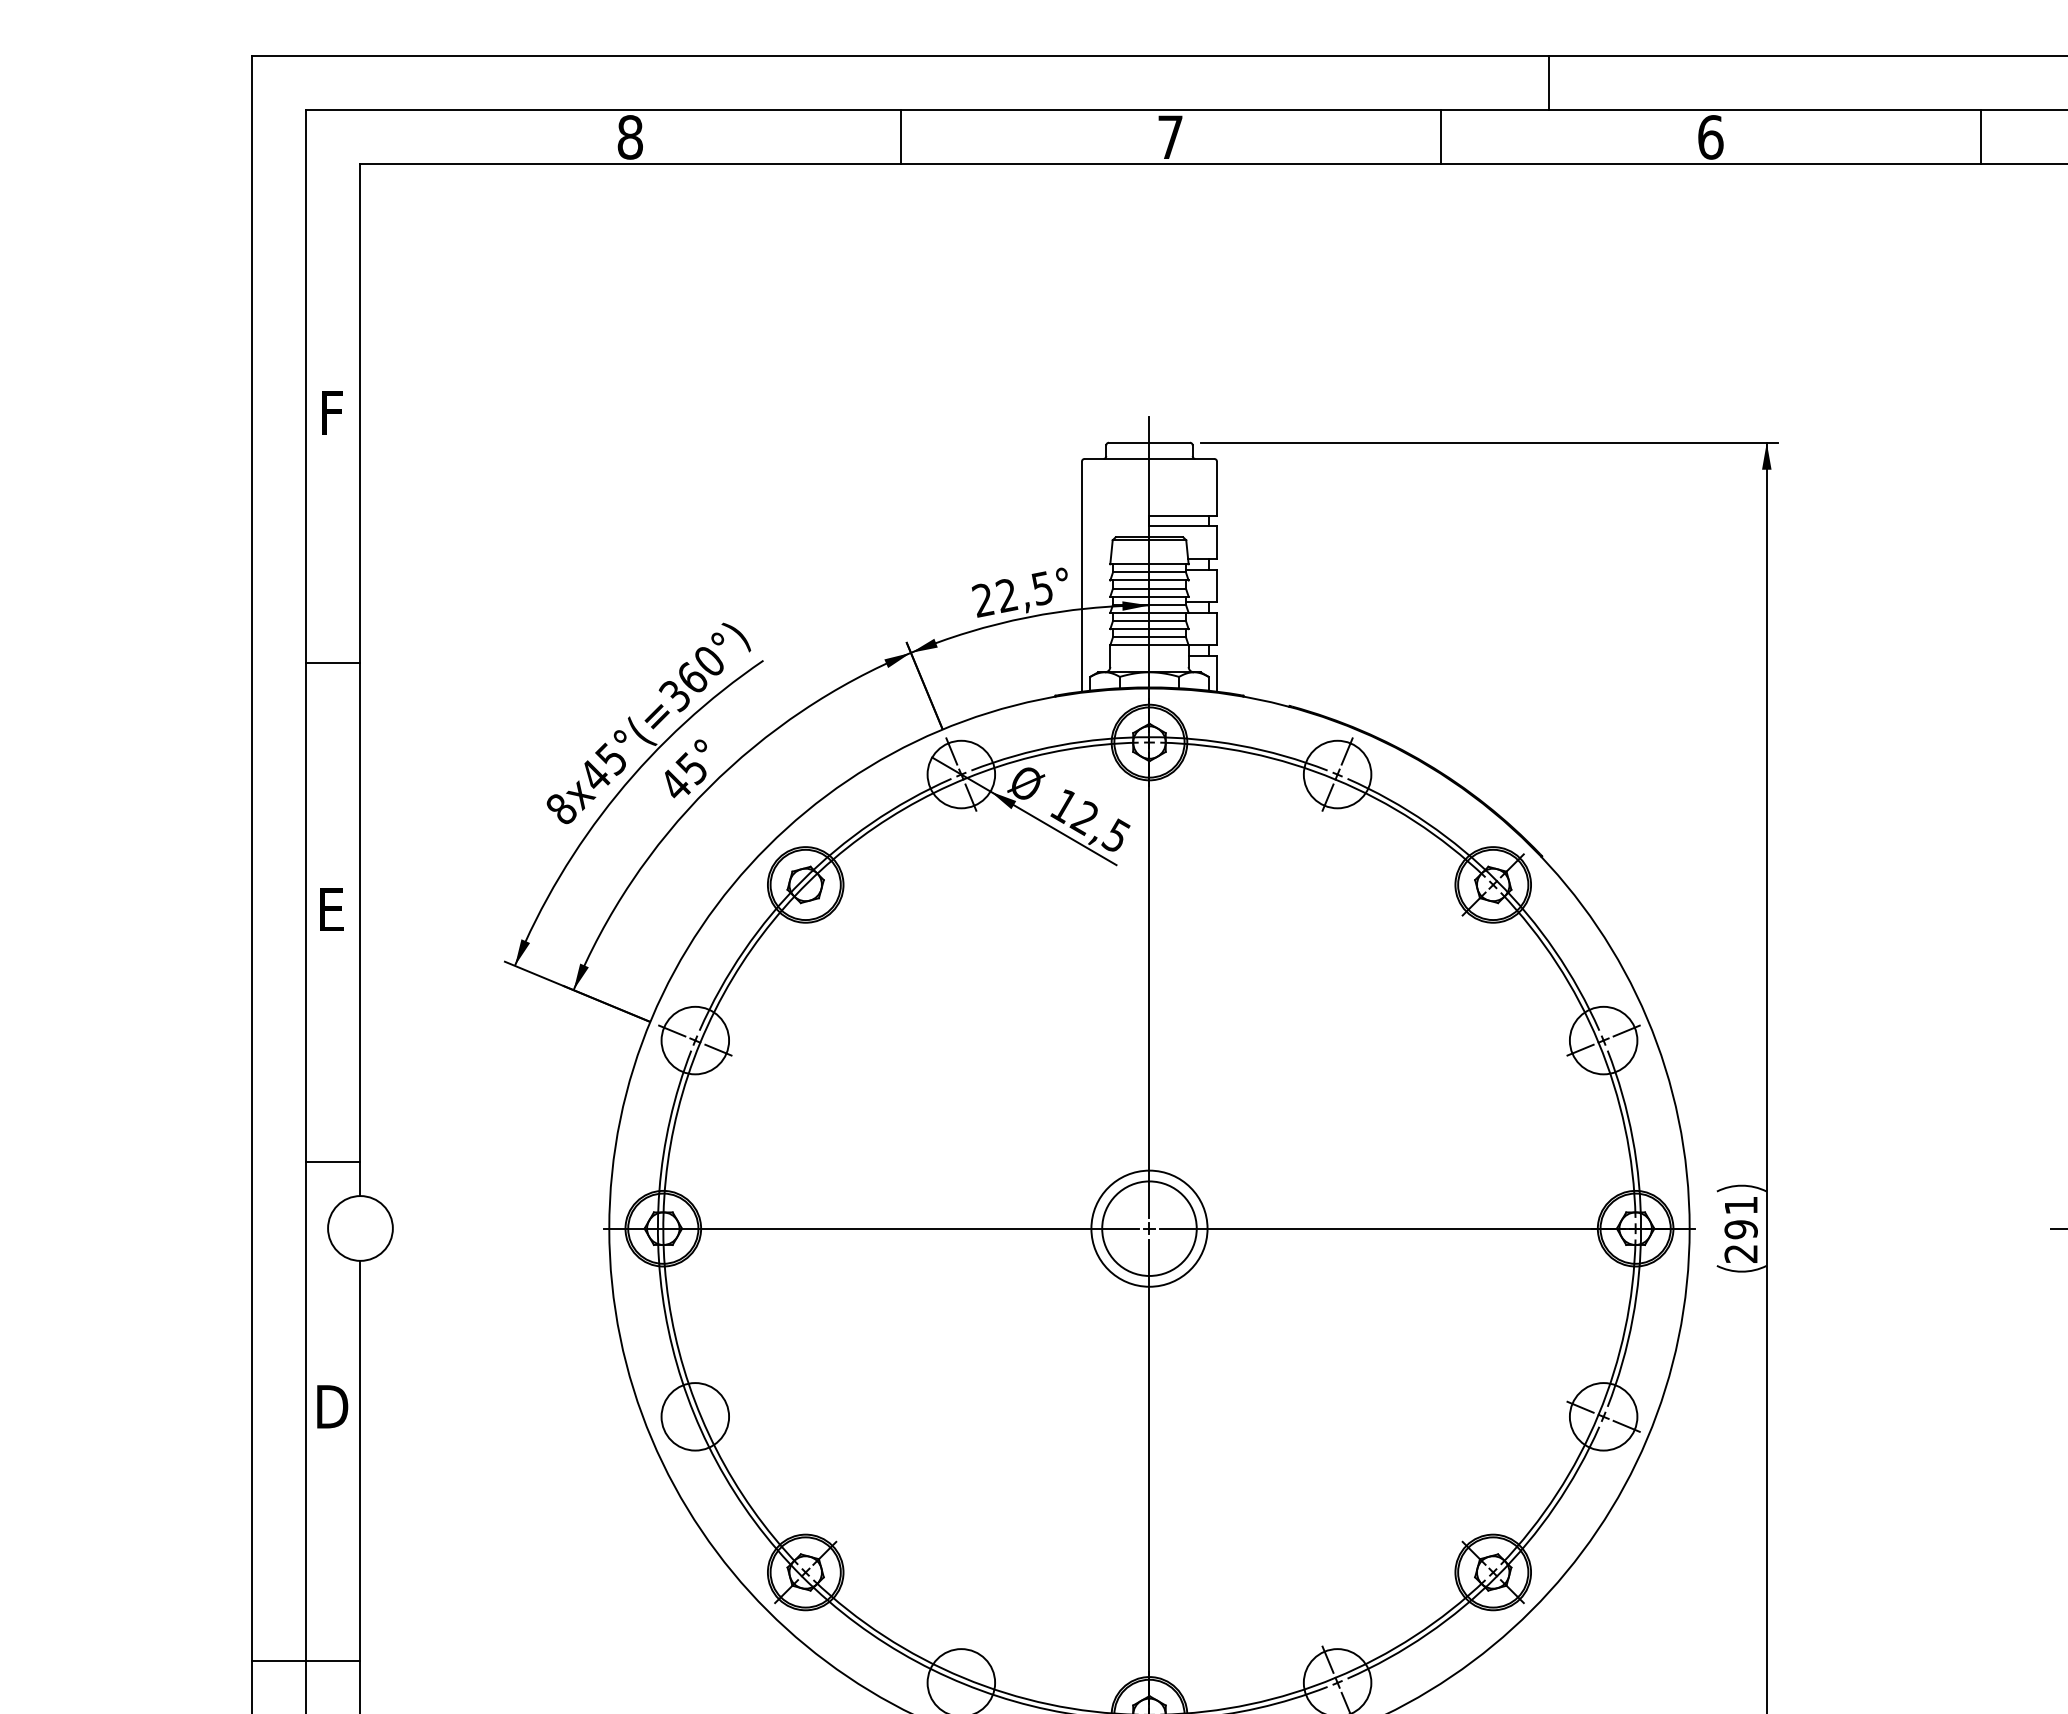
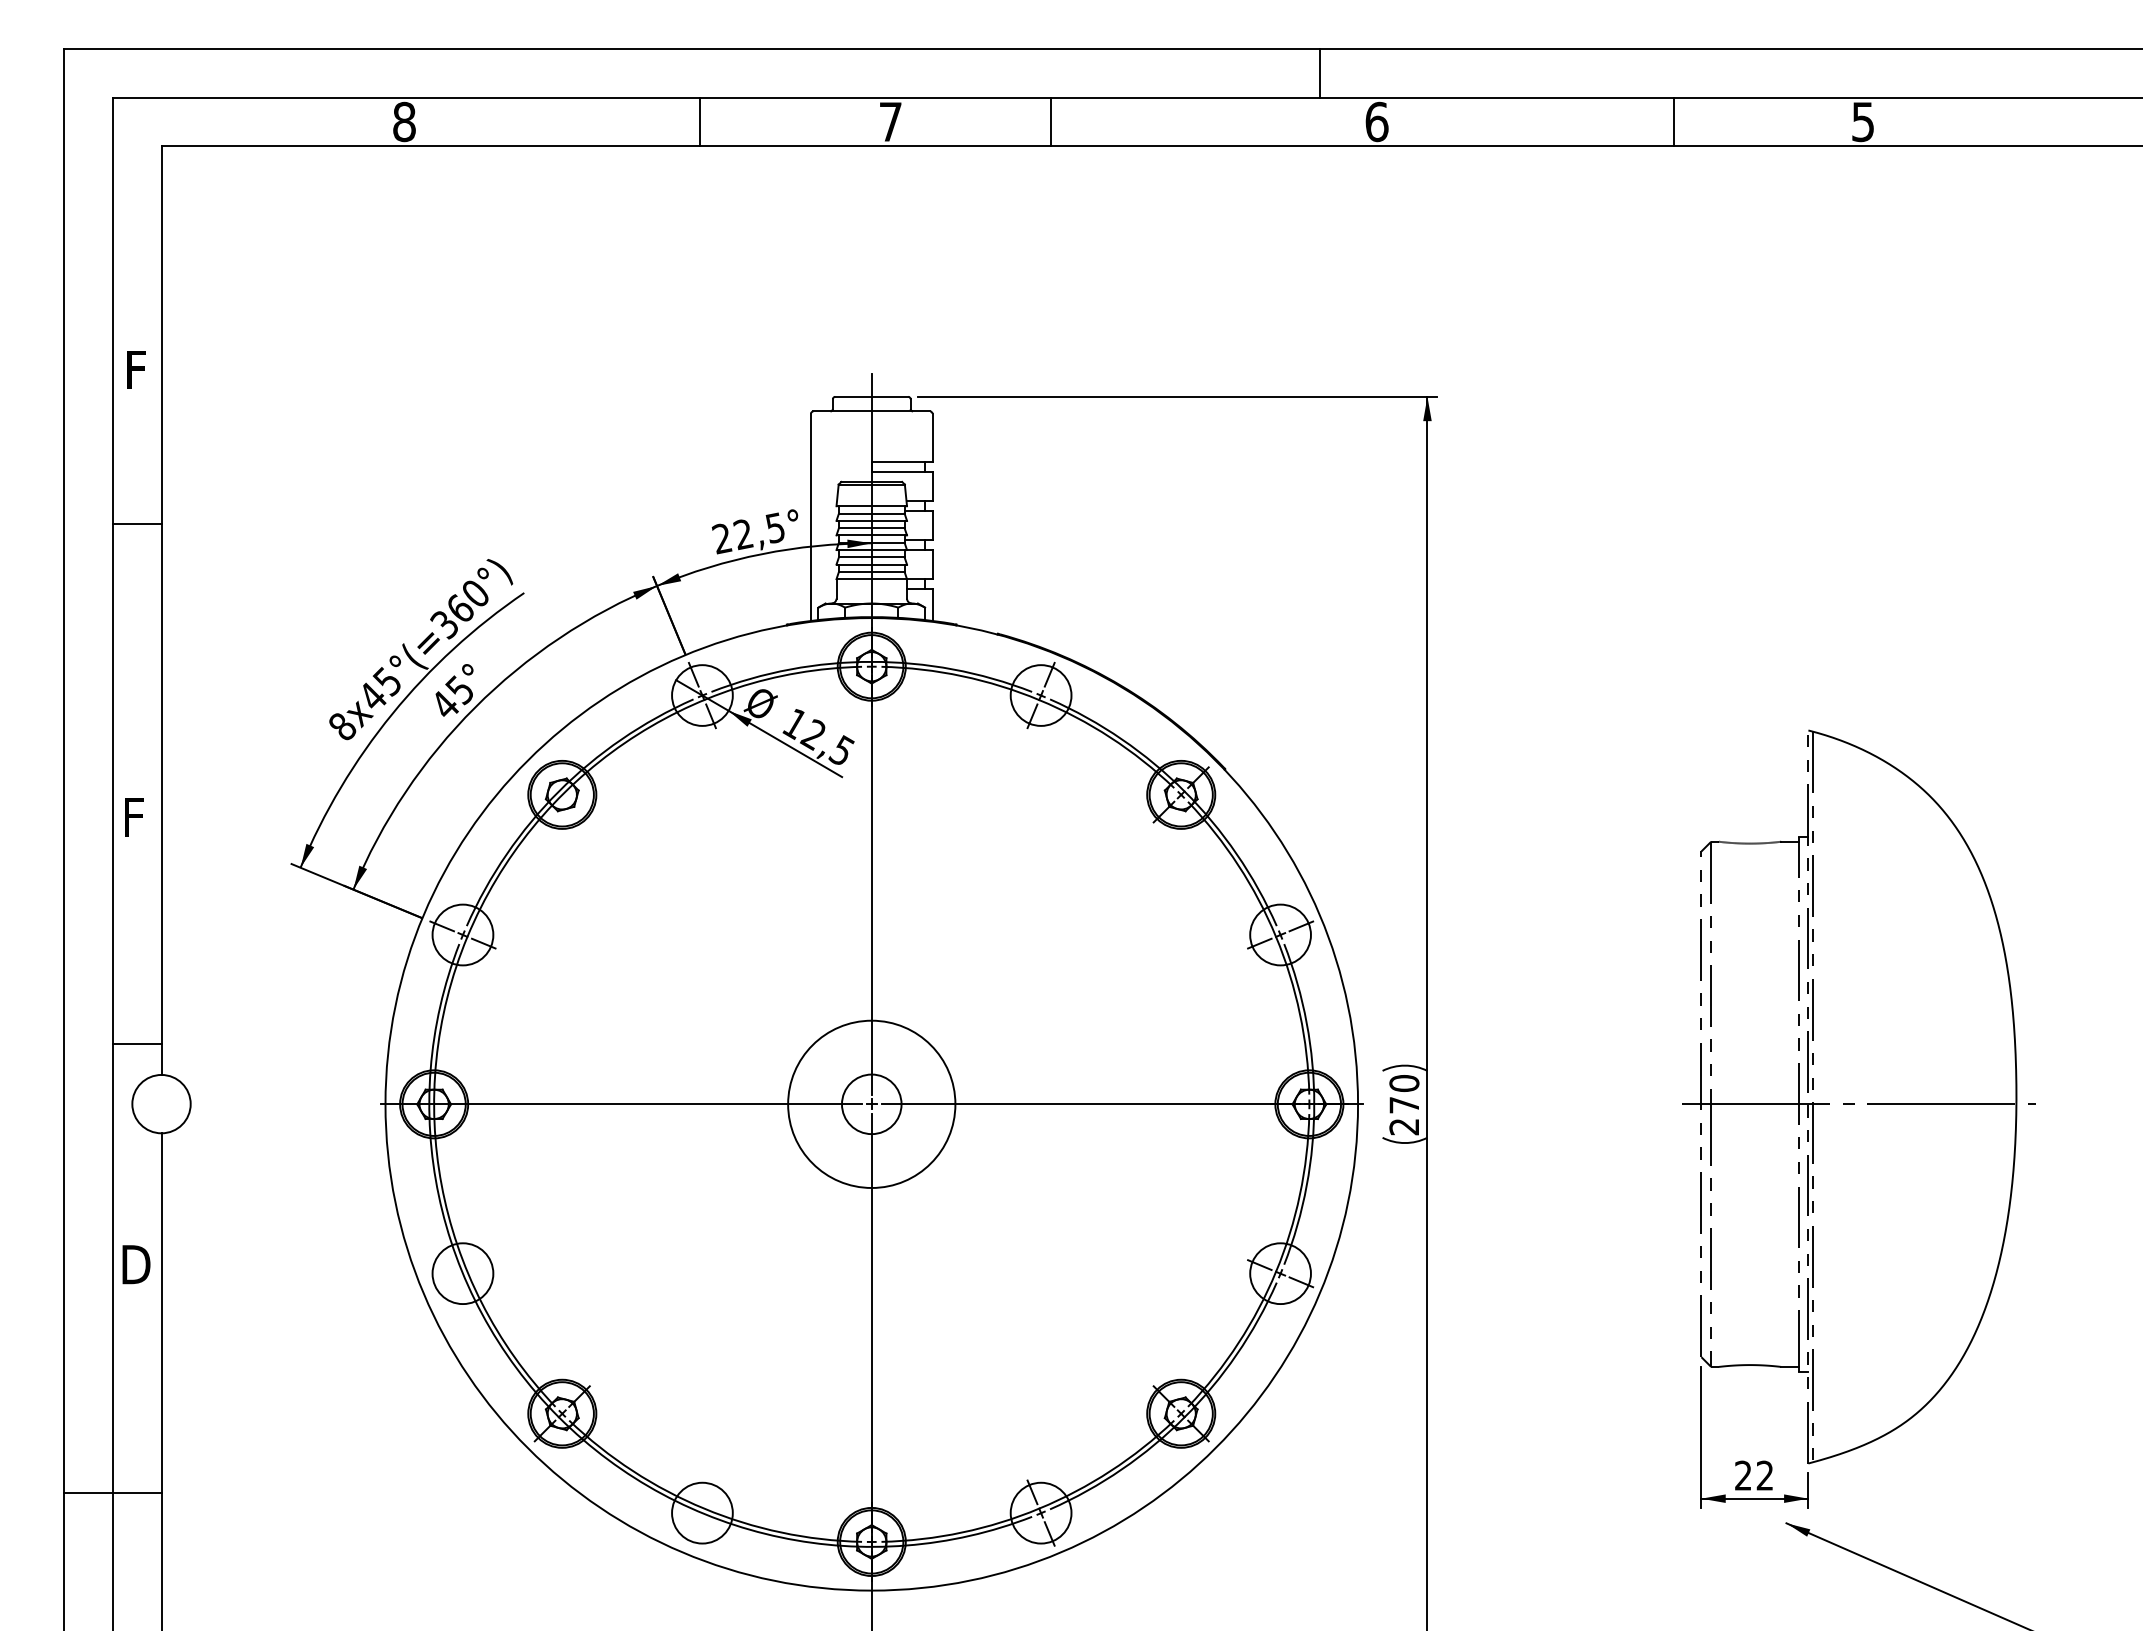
line: (1549, 82) -> (1320, 72), moved
line: (900, 136) -> (699, 121), moved
line: (1441, 136) -> (1051, 121), moved
line: (1981, 136) -> (1674, 121), moved
line: (332, 663) -> (136, 524), moved
text: (333, 910) -> (137, 817), E -> F
text: (1741, 1217) -> (1404, 1094), 291 -> 270
circle: (1149, 1227) -> (871, 1103), size x0.7
circle: (1149, 1228) -> (871, 1104), size x1.6

